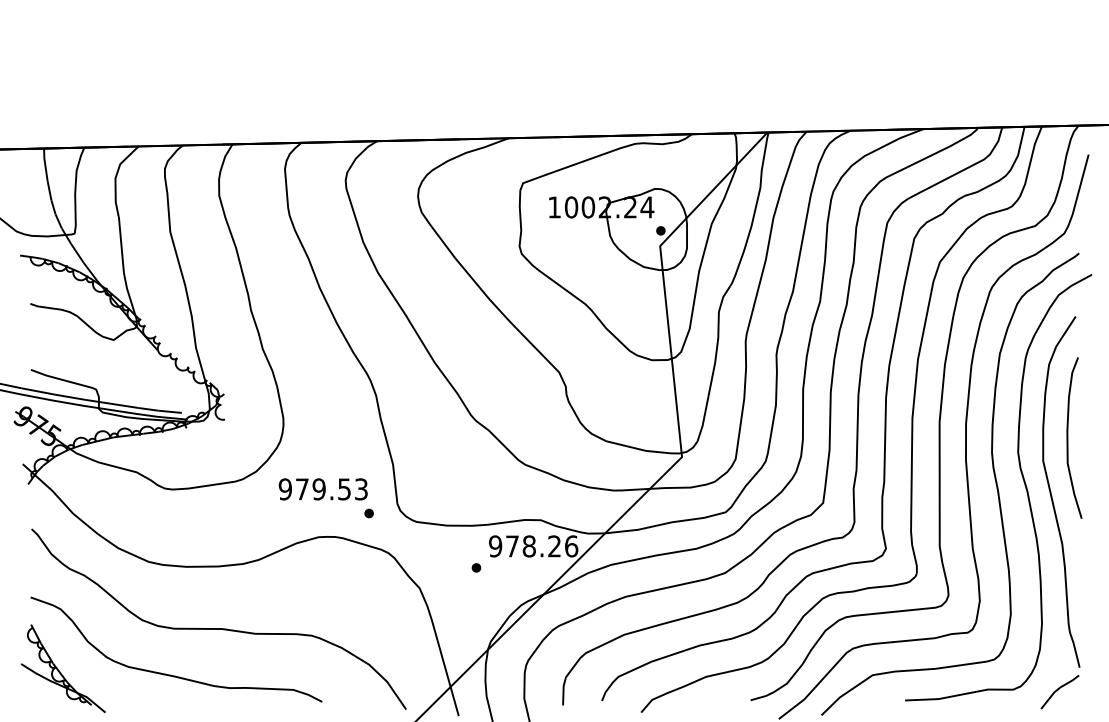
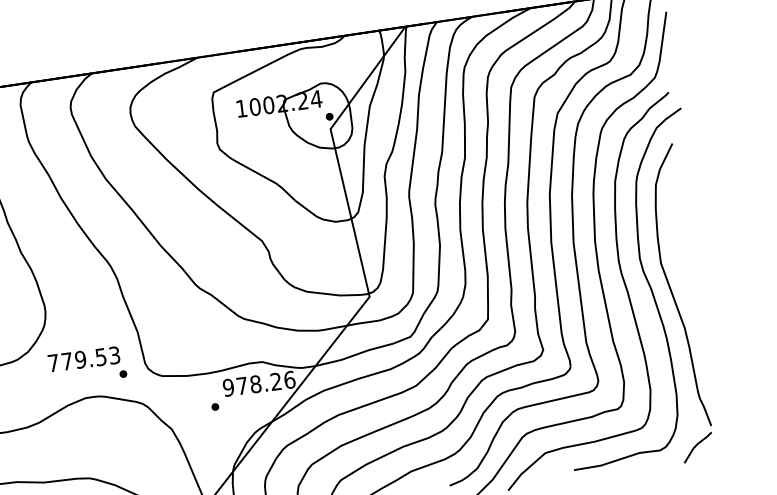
curve: (1068, 437) -> (678, 241), removed
text: (284, 489) -> (52, 363), 979.53 -> 779.53

